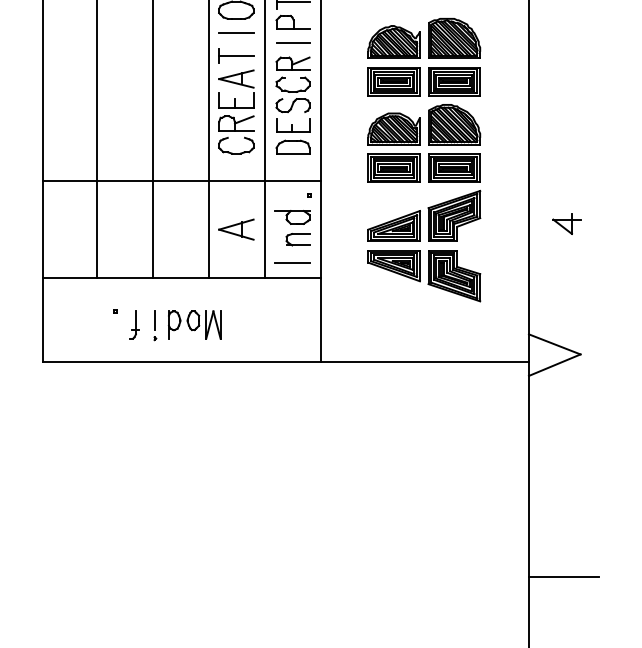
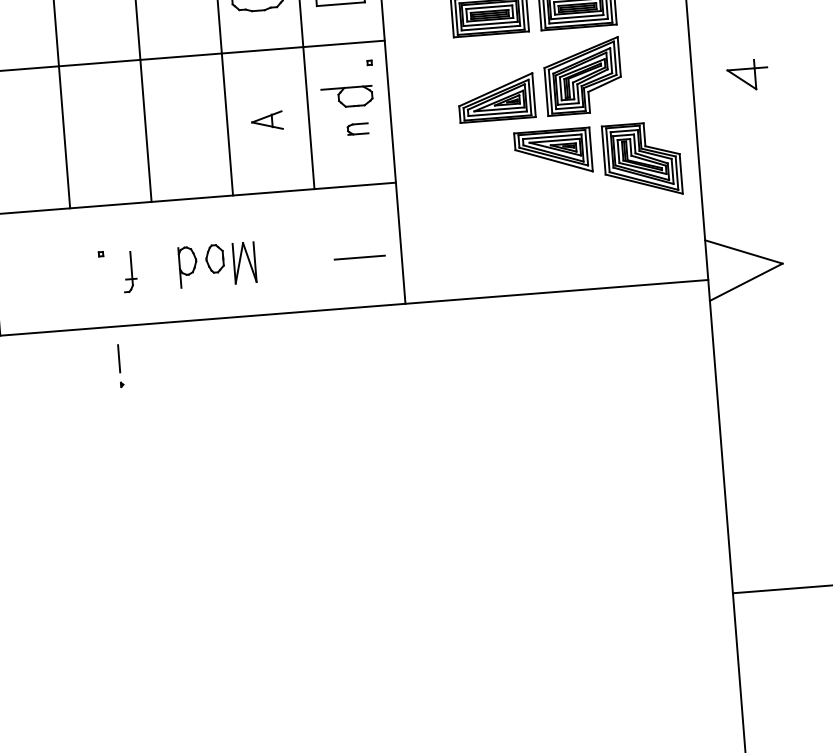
part: (236, 229) -> (267, 121), size x0.6
part: (297, 239) -> (357, 128), size x0.6
line: (292, 262) -> (360, 257), moved
part: (424, 276) -> (598, 163), moved
part: (155, 325) -> (120, 365), moved

